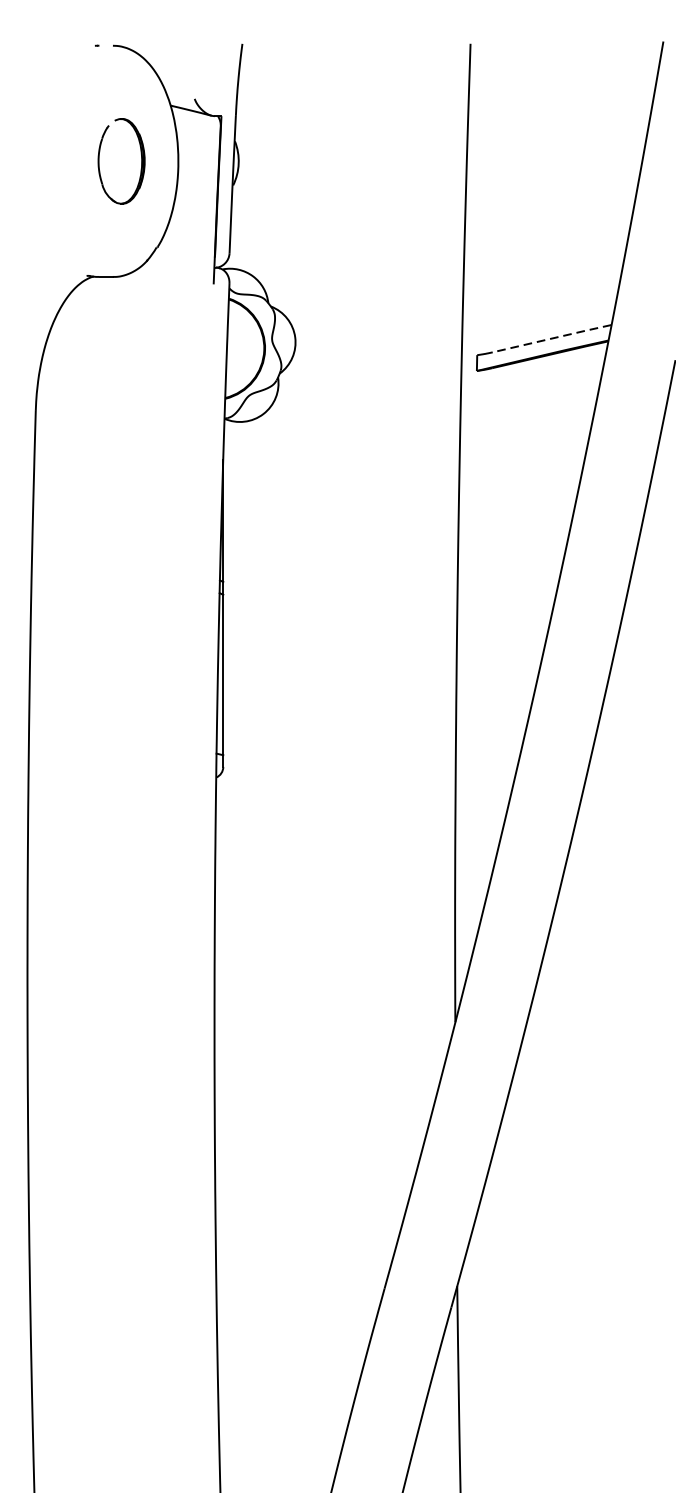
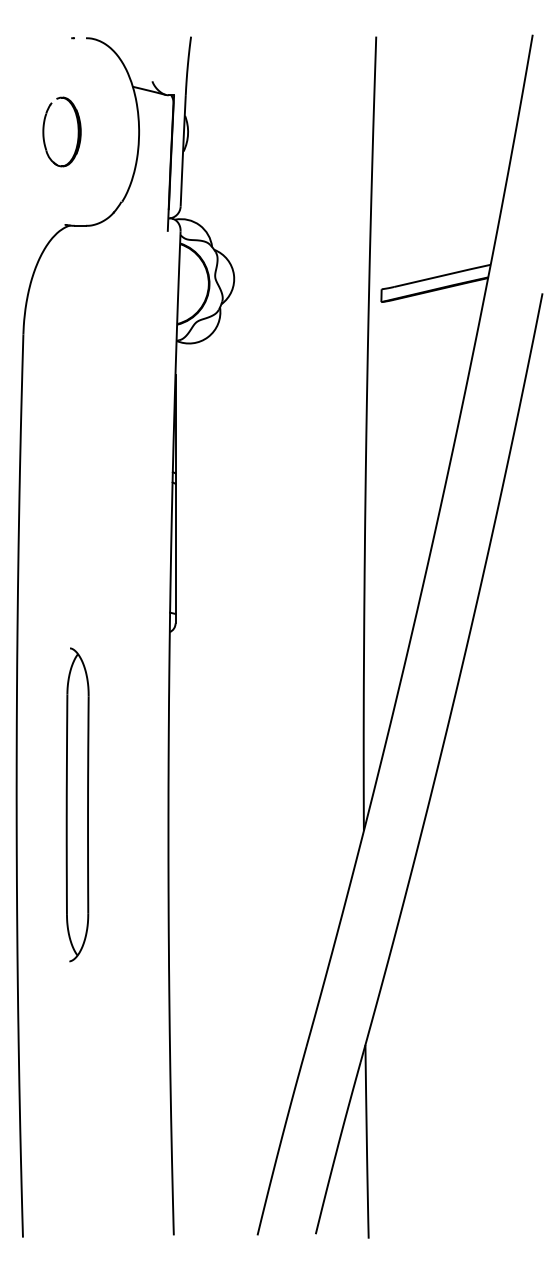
part: (140, 160) -> (77, 131), moved
line: (552, 338) -> (442, 275), dashed -> solid
part: (102, 989) -> (77, 804), added

